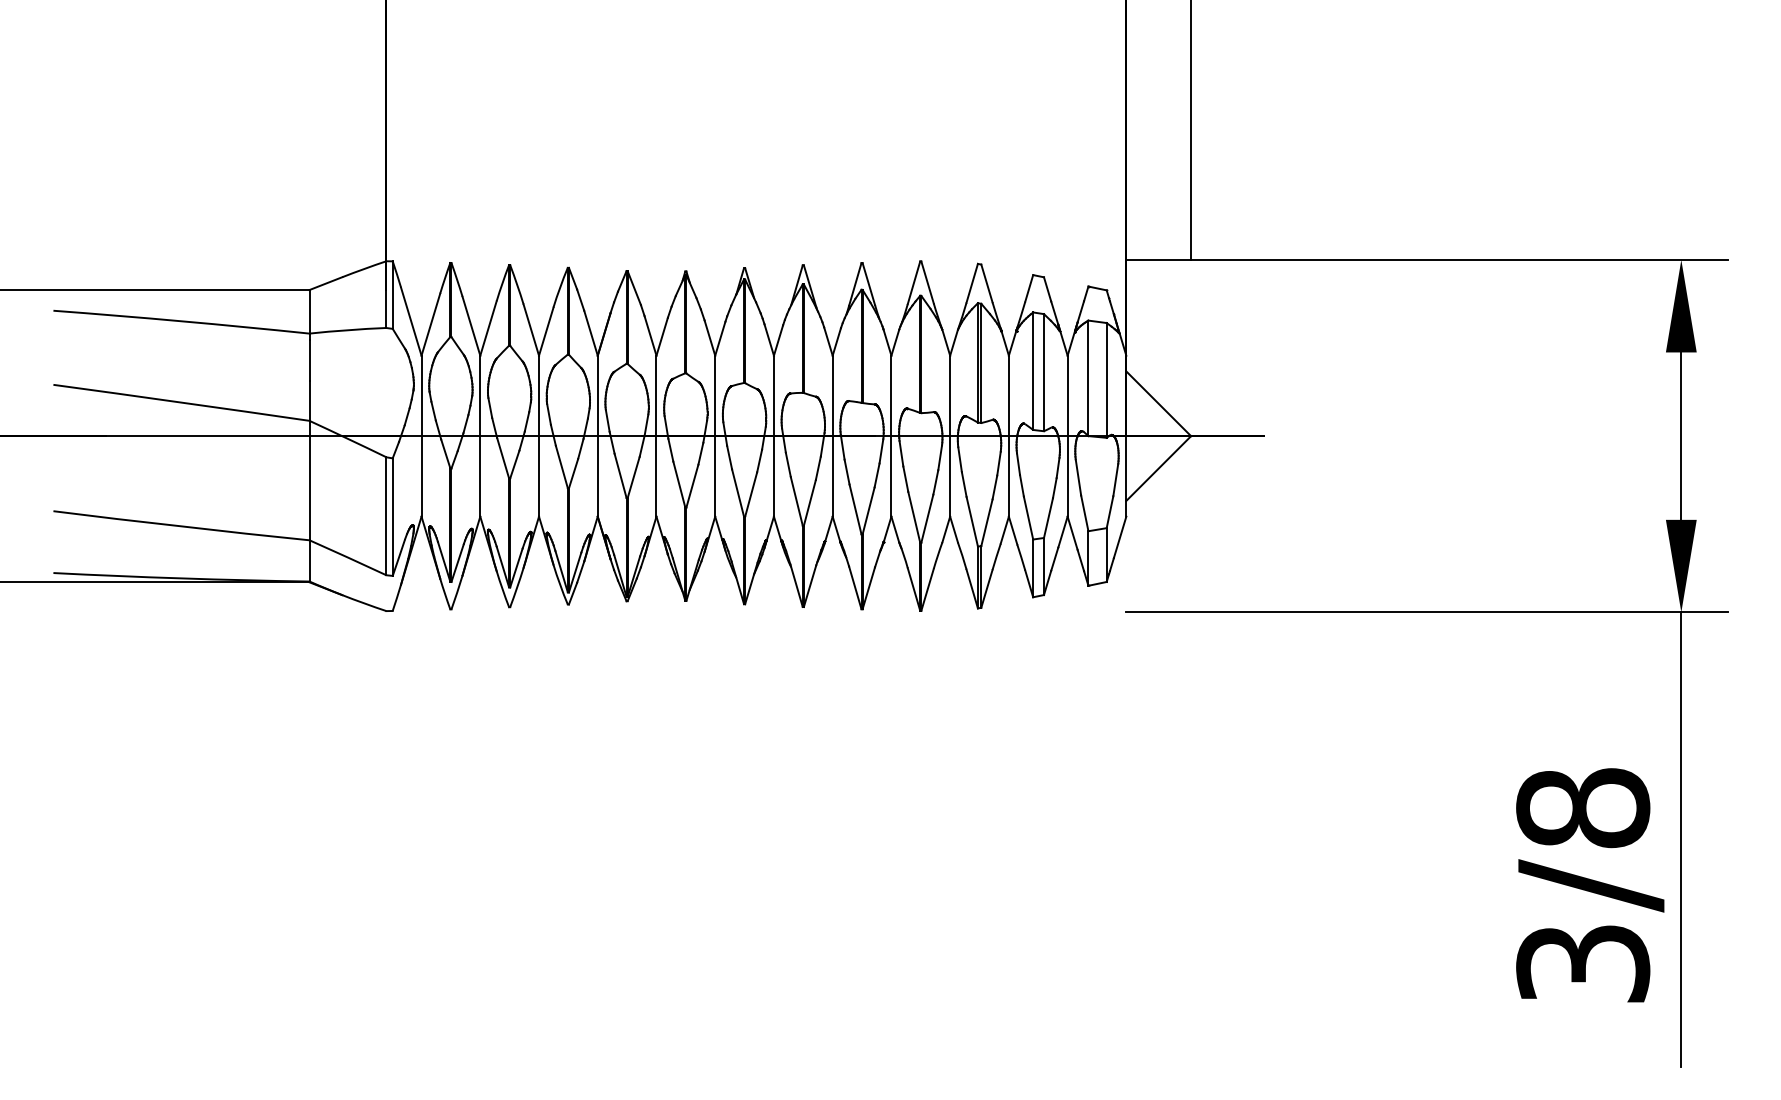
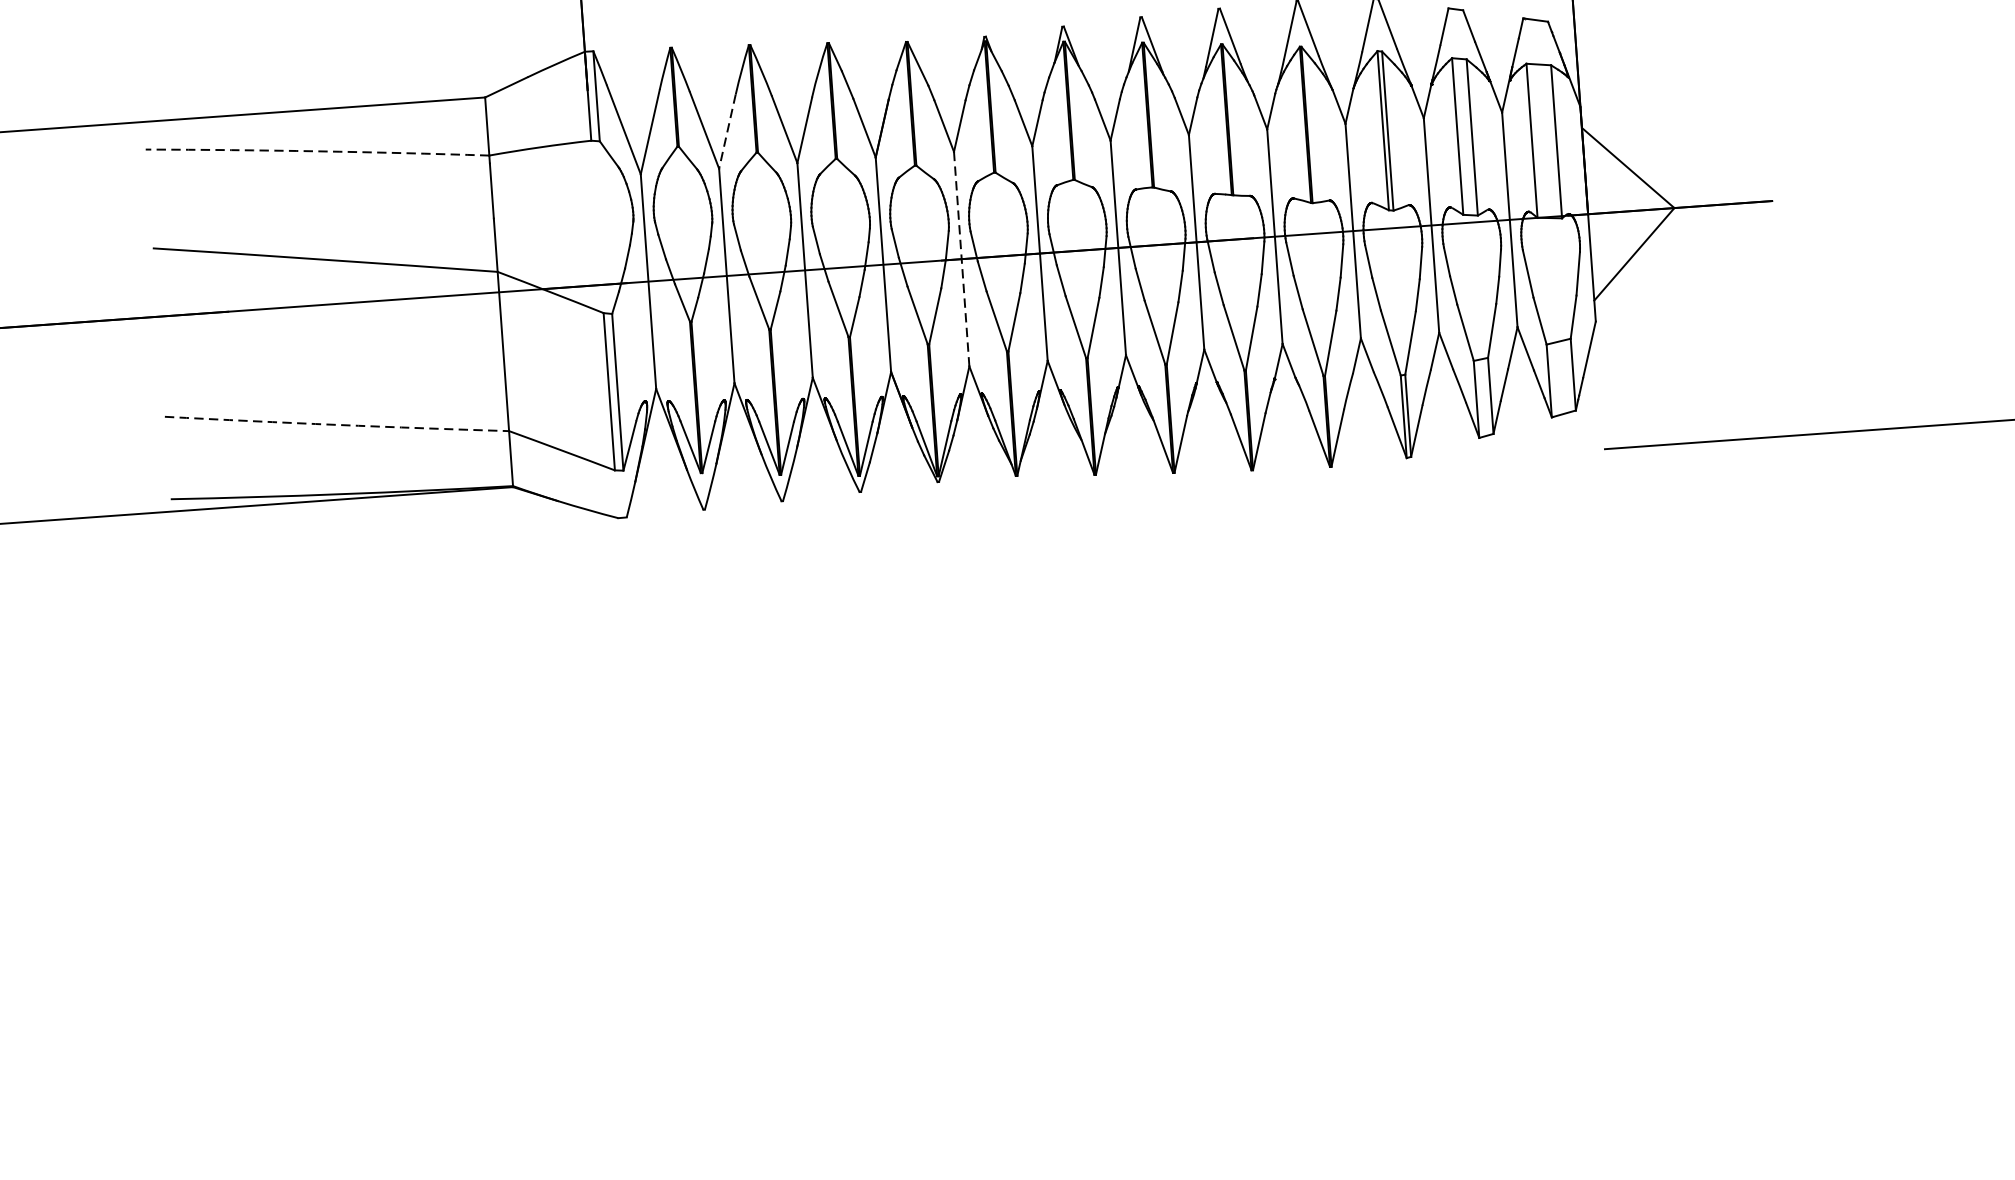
arc: (181, 321) -> (317, 151), solid -> dashed
line: (488, 328) -> (727, 131), solid -> dashed
line: (656, 435) -> (961, 258), solid -> dashed
arc: (181, 526) -> (337, 424), solid -> dashed

